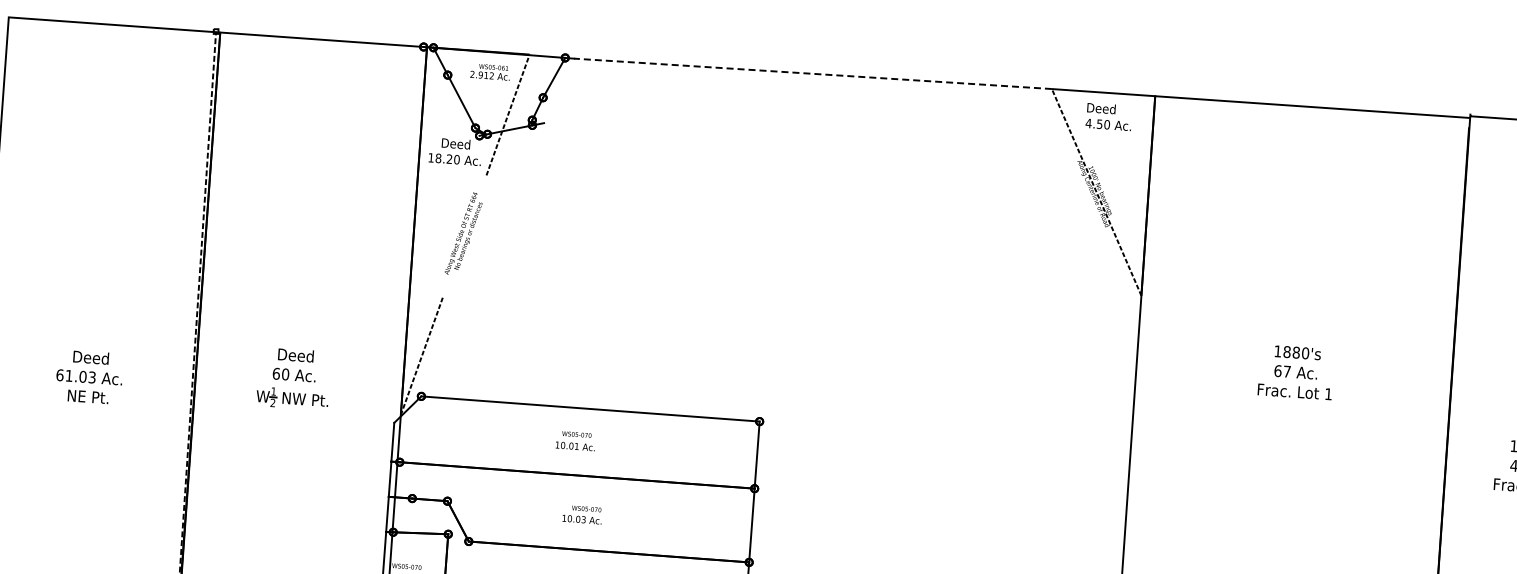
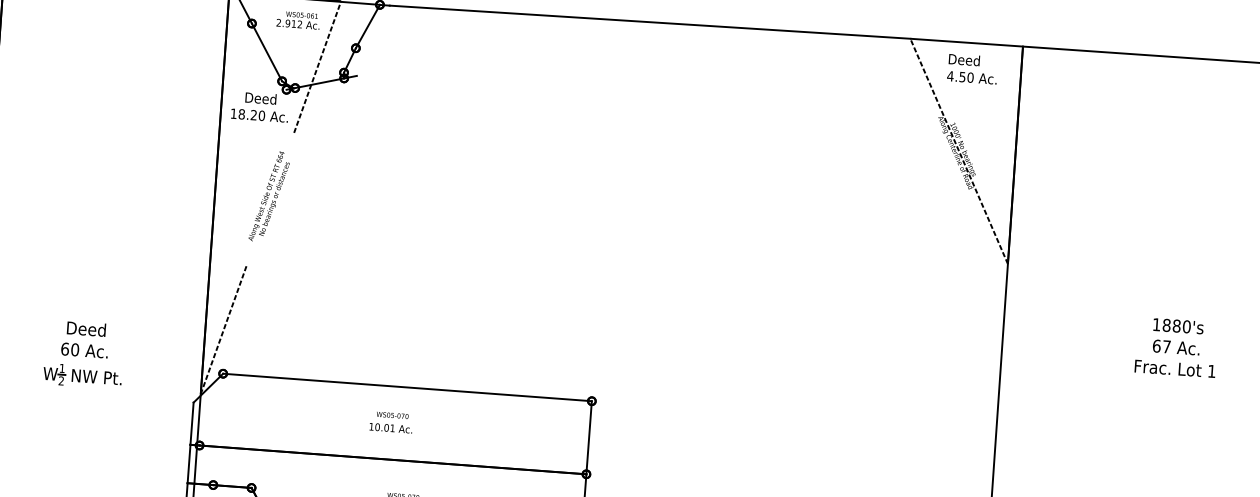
line: (812, 73) -> (649, 21), dashed -> solid

